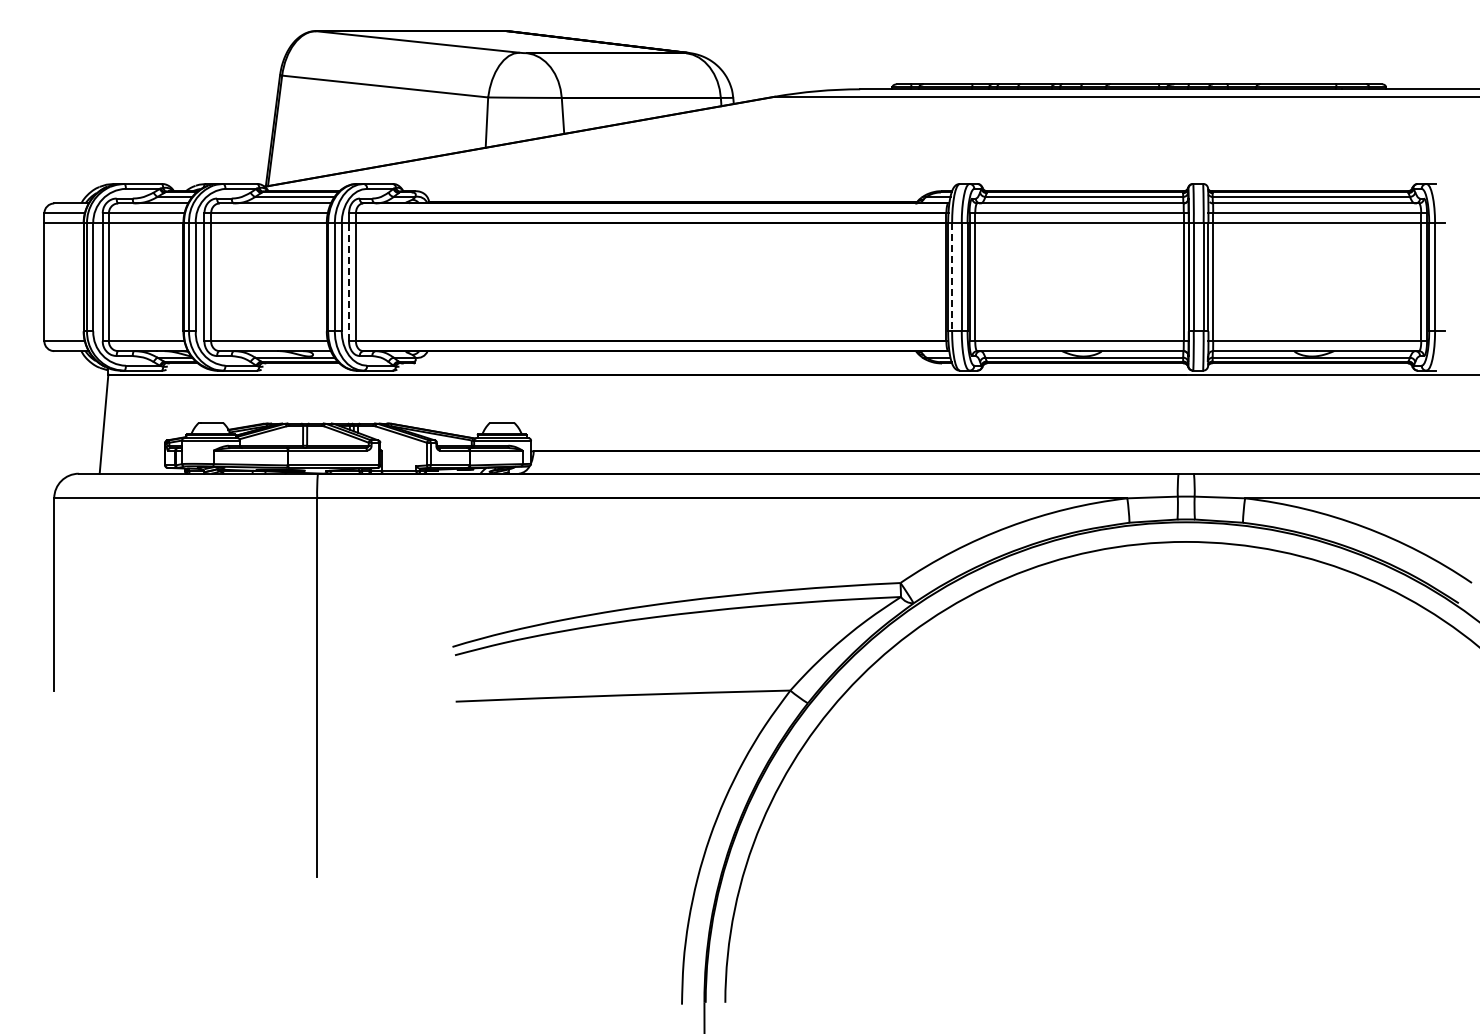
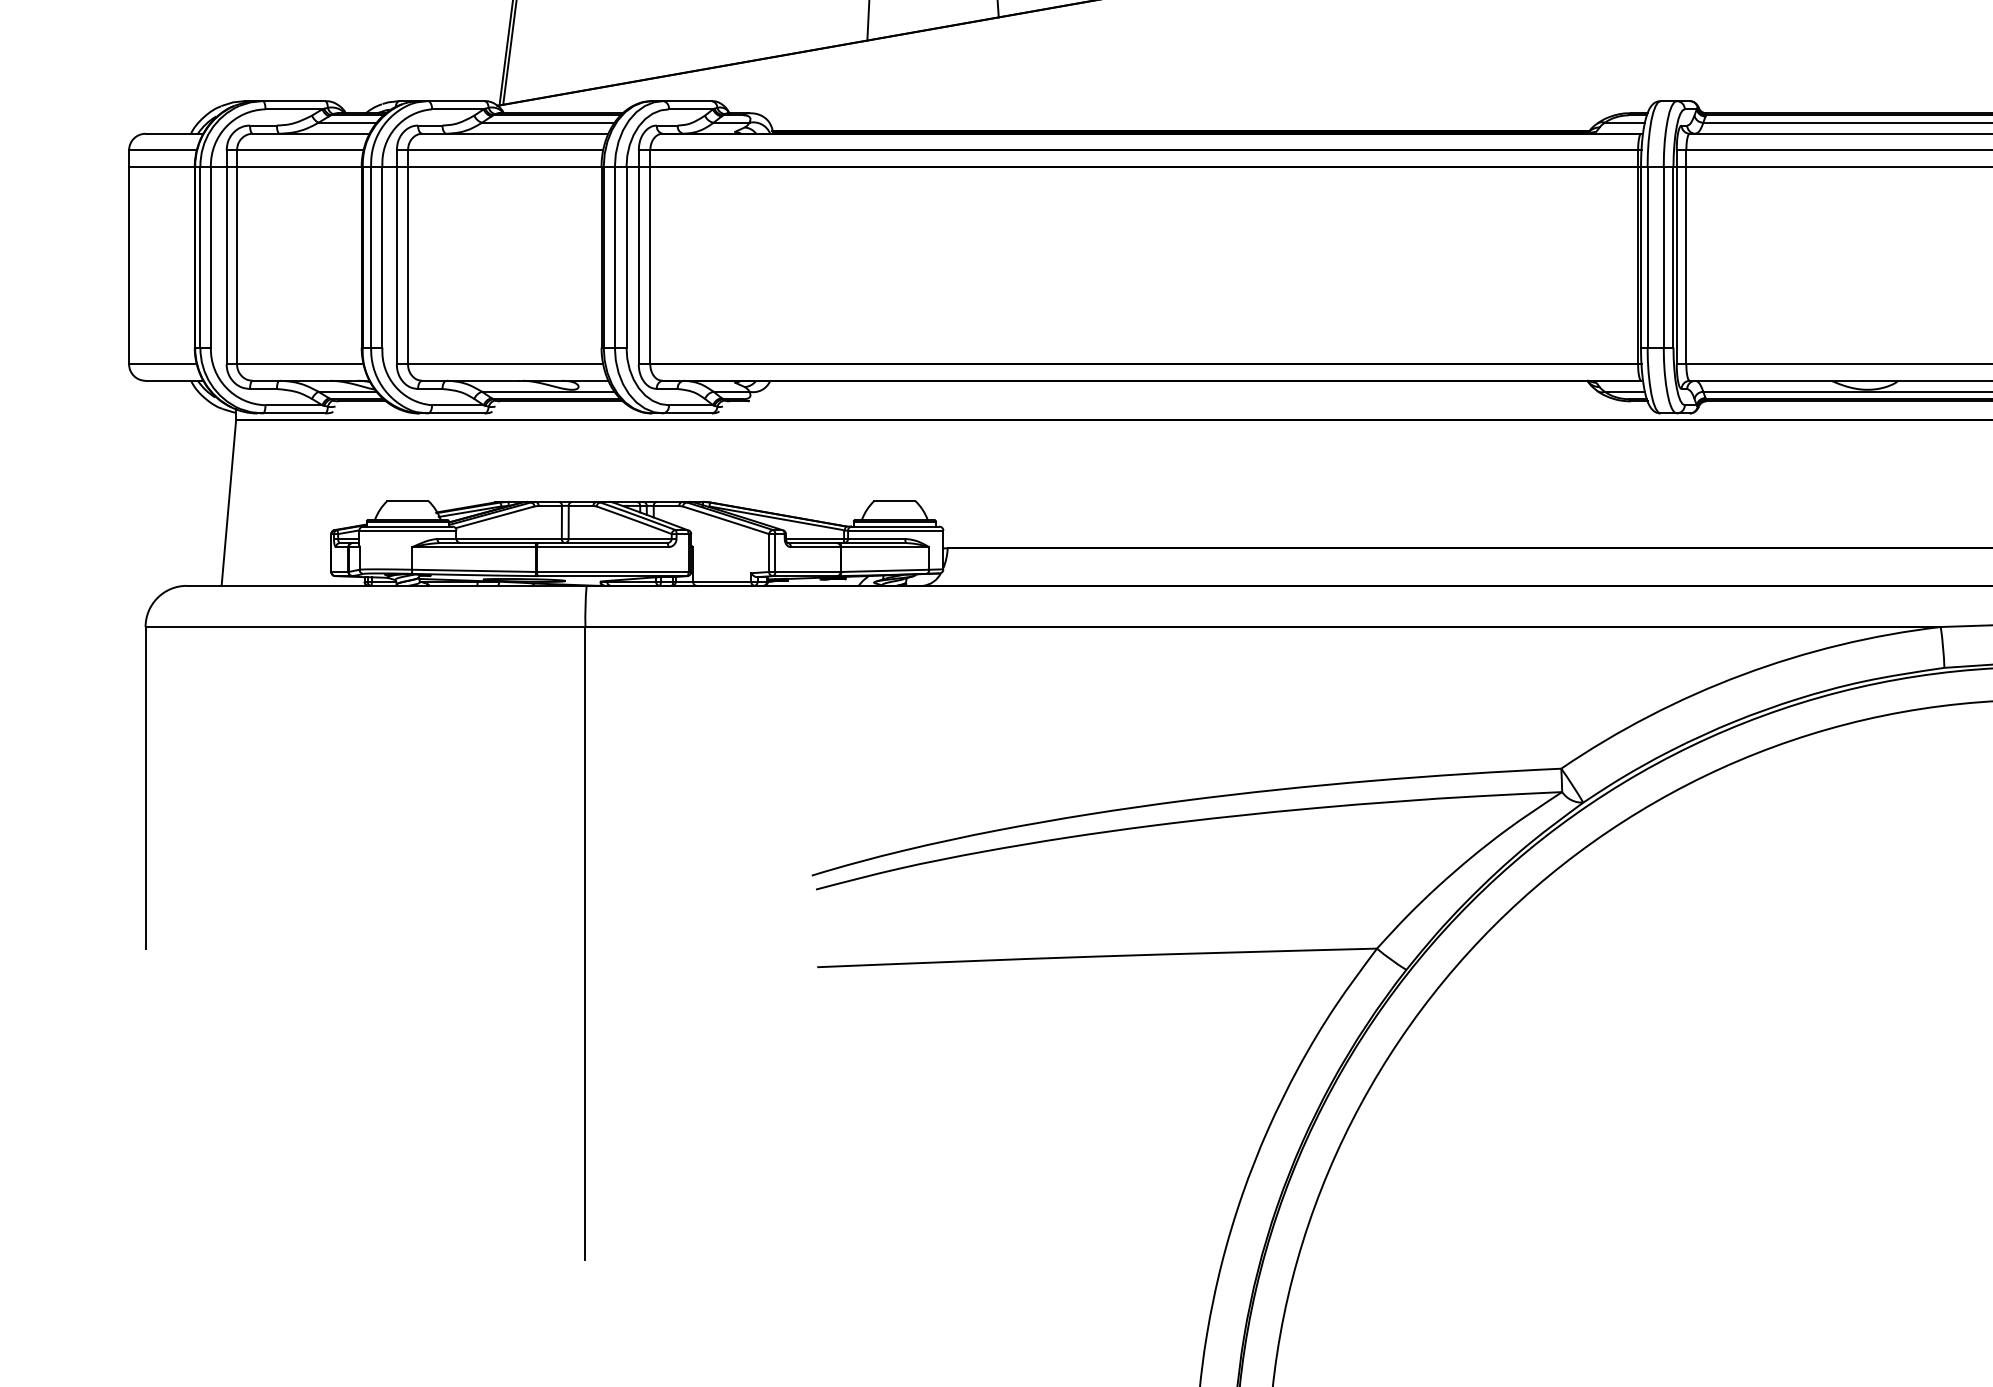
line: (952, 277) -> (1648, 257), dashed -> solid
line: (349, 282) -> (639, 265), dashed -> solid

